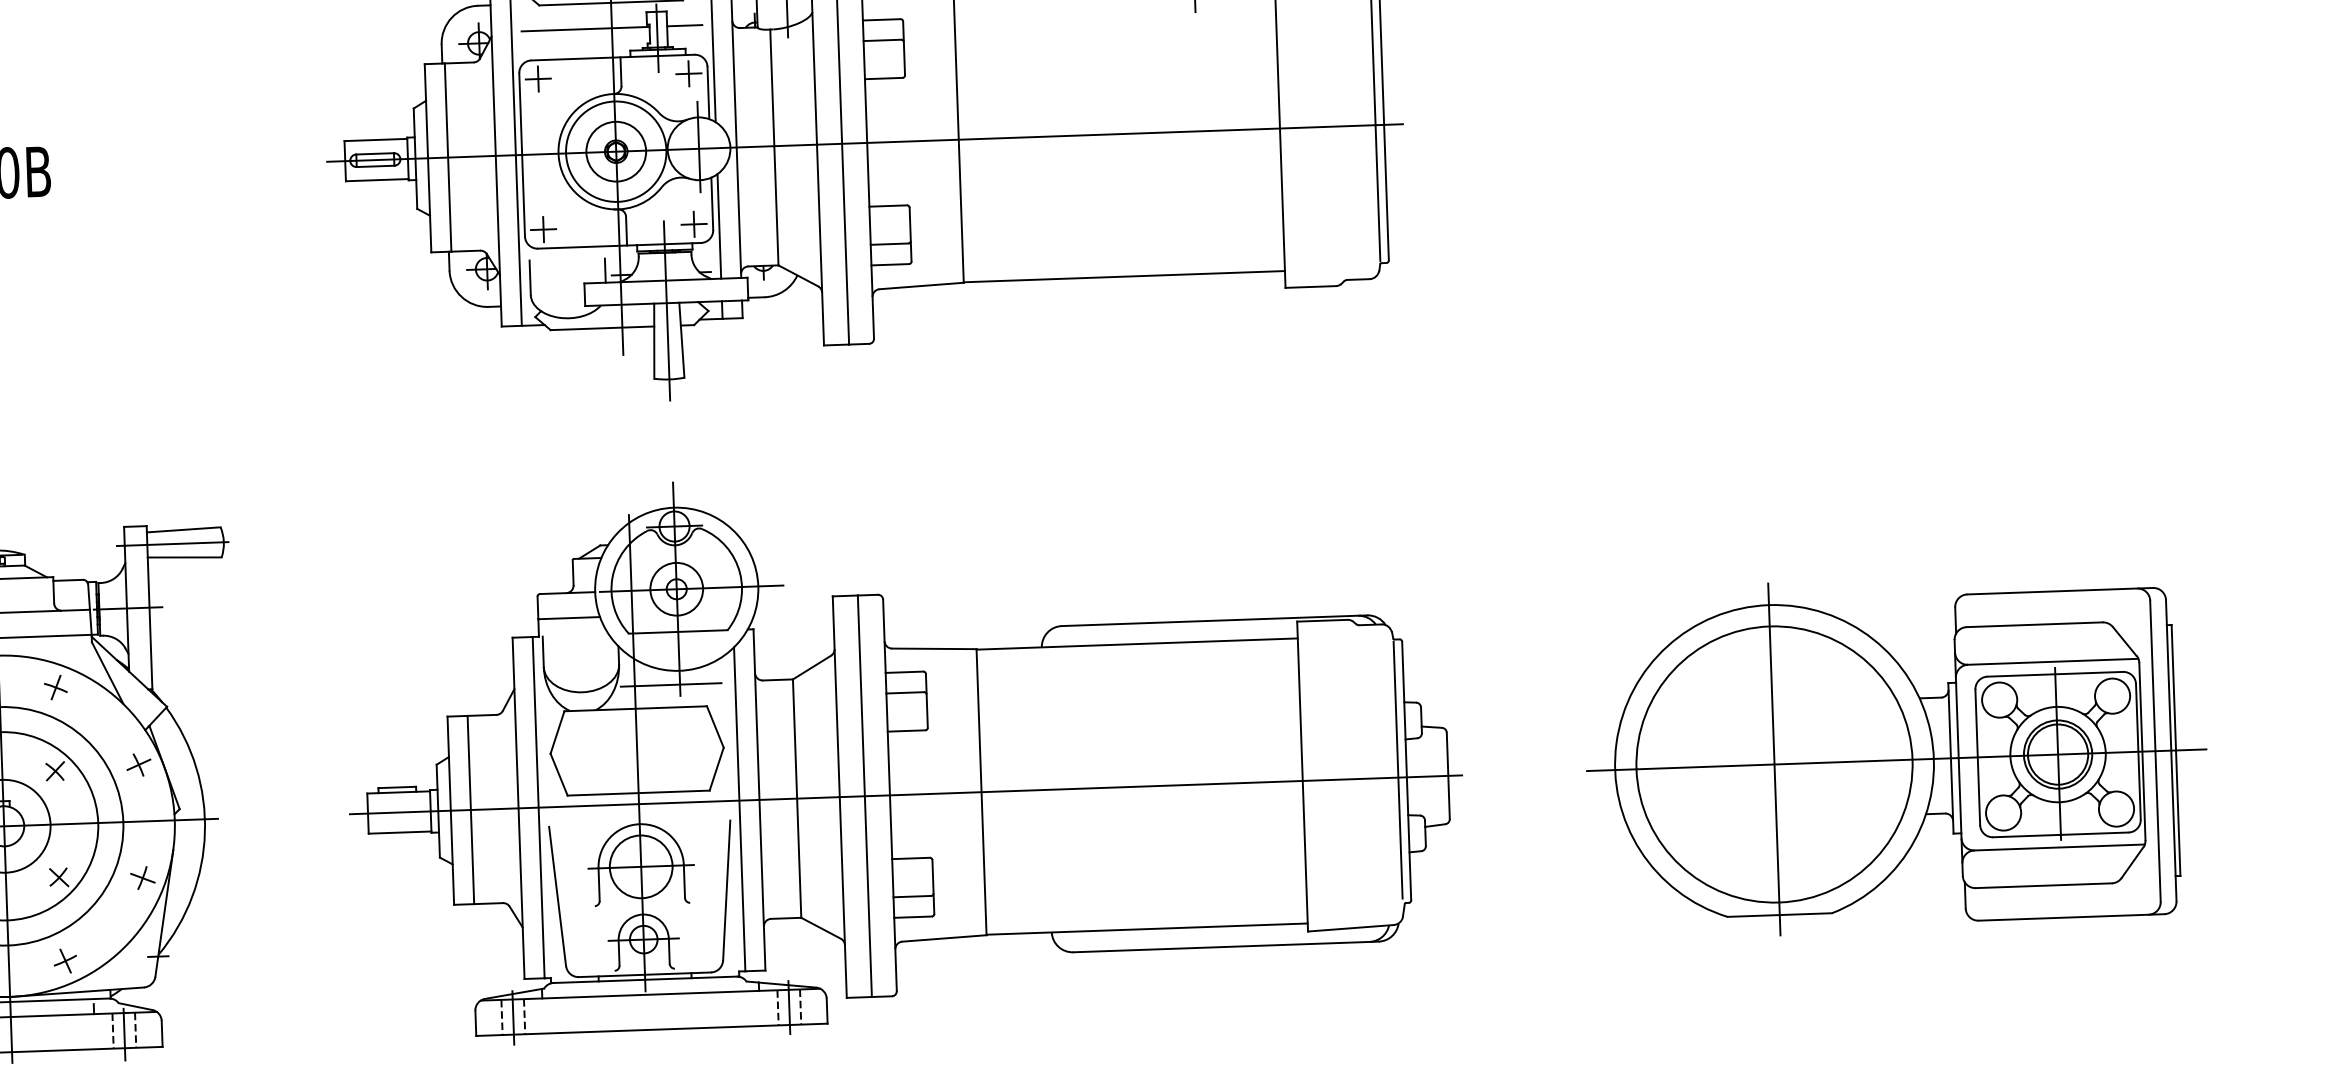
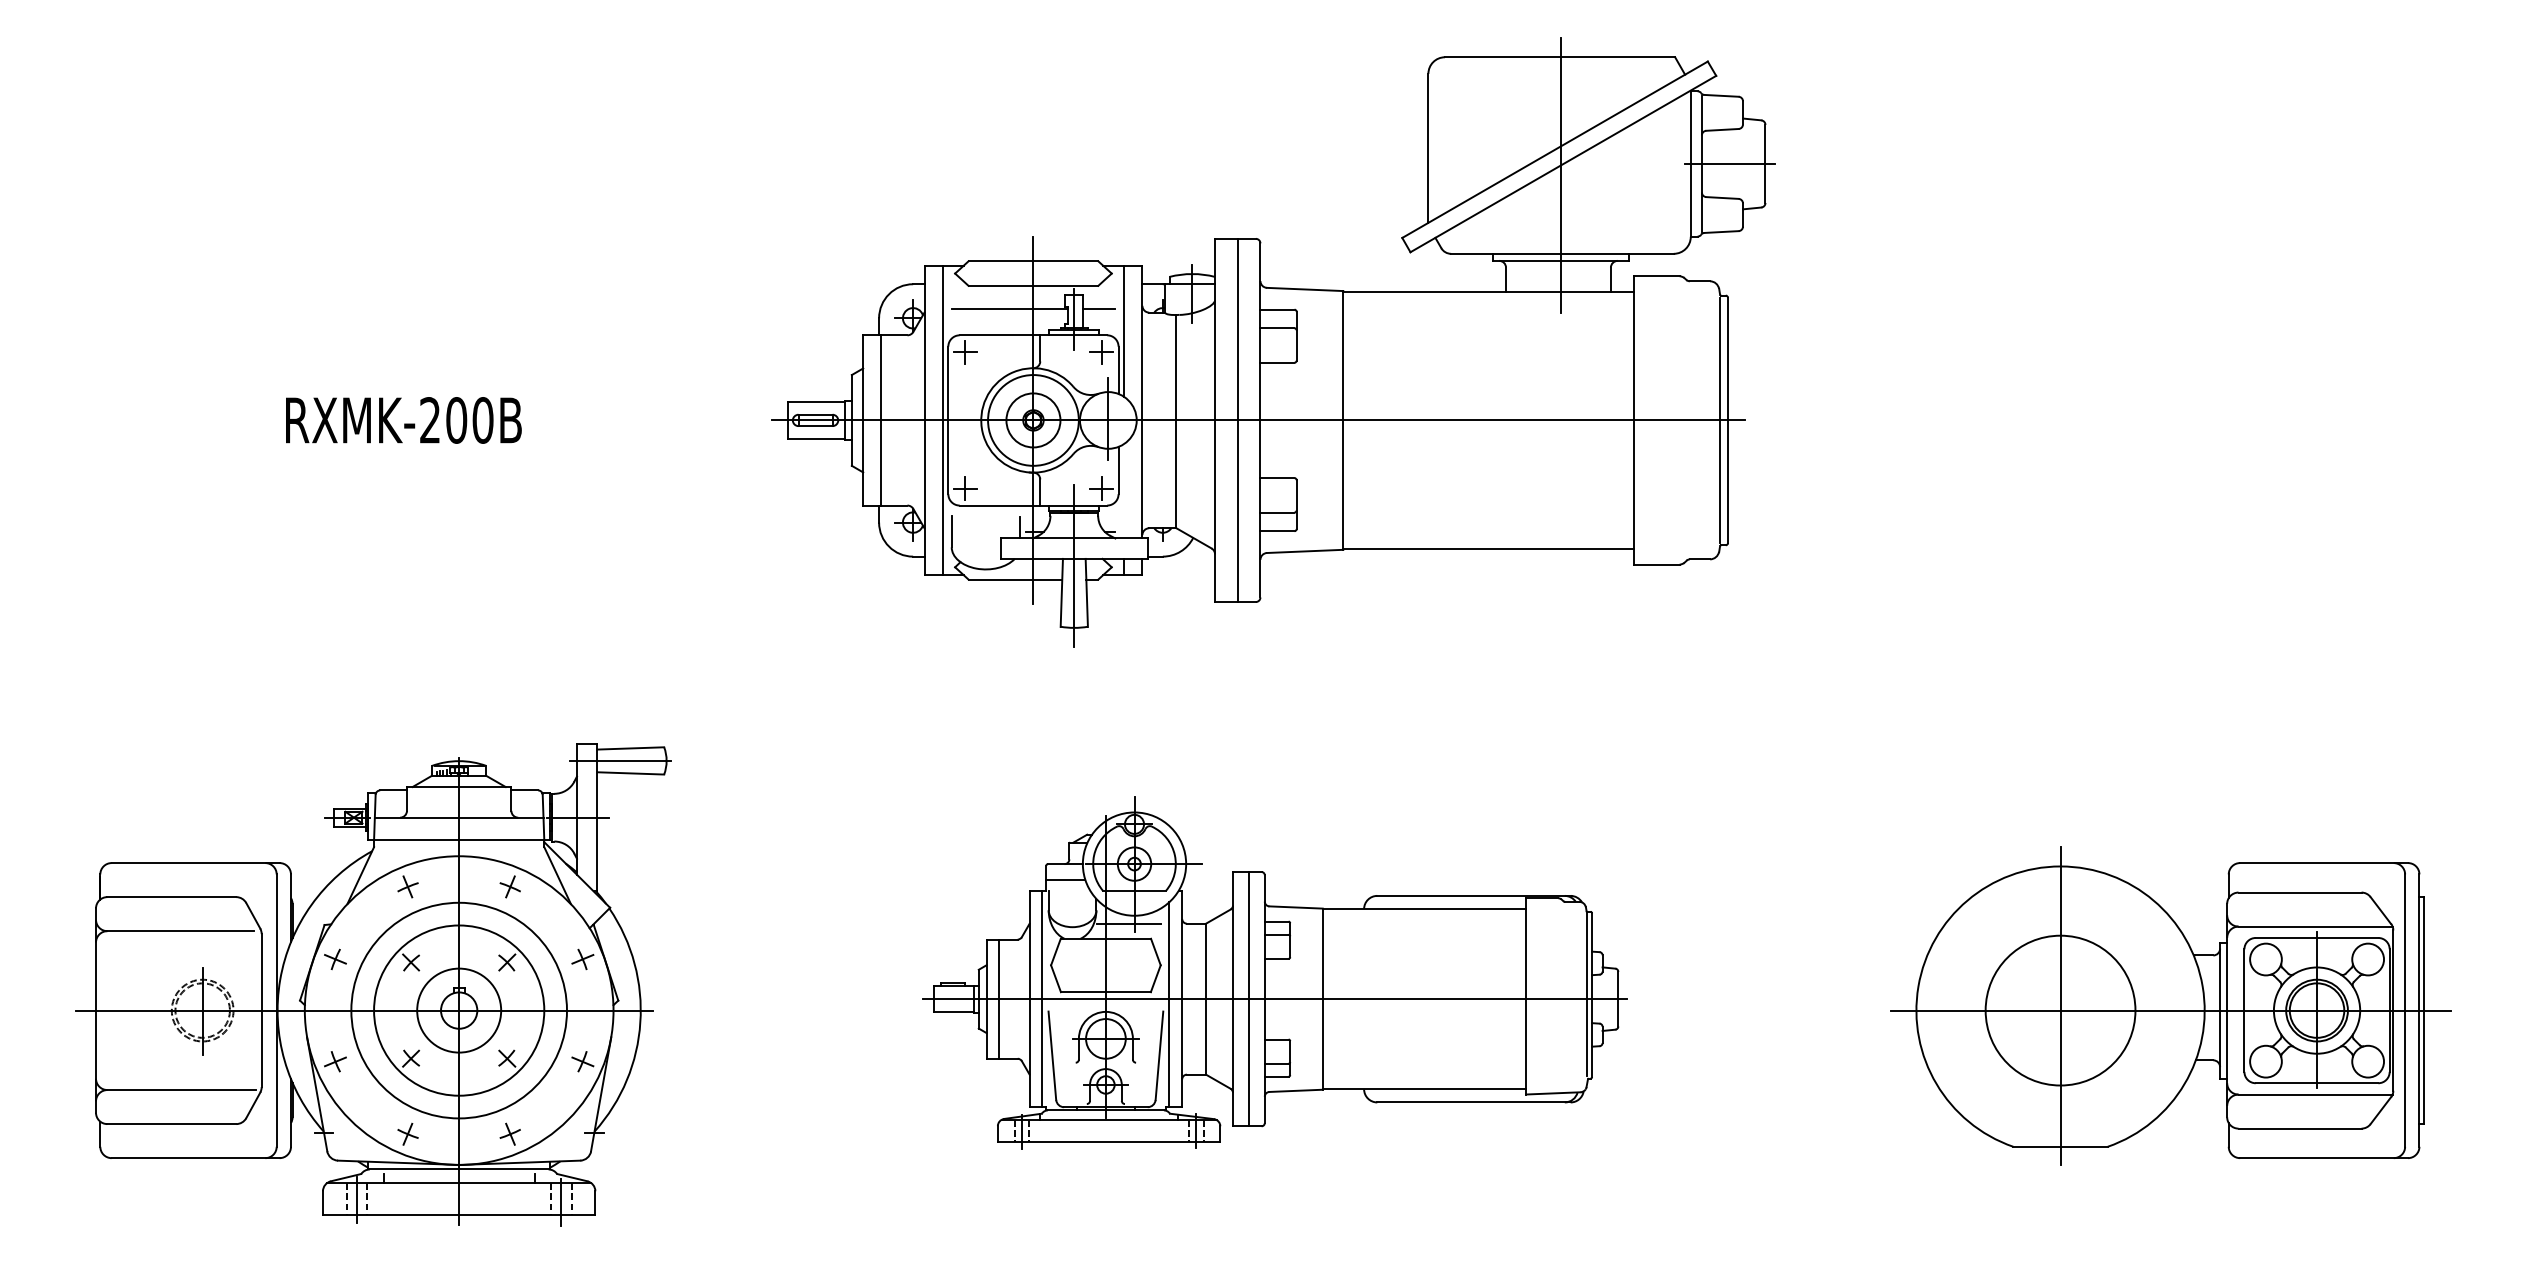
line: (719, 226) -> (1124, 491), removed
part: (904, 752) -> (1274, 972), size x0.7
circle: (1774, 764) -> (2060, 1010), size x0.6

